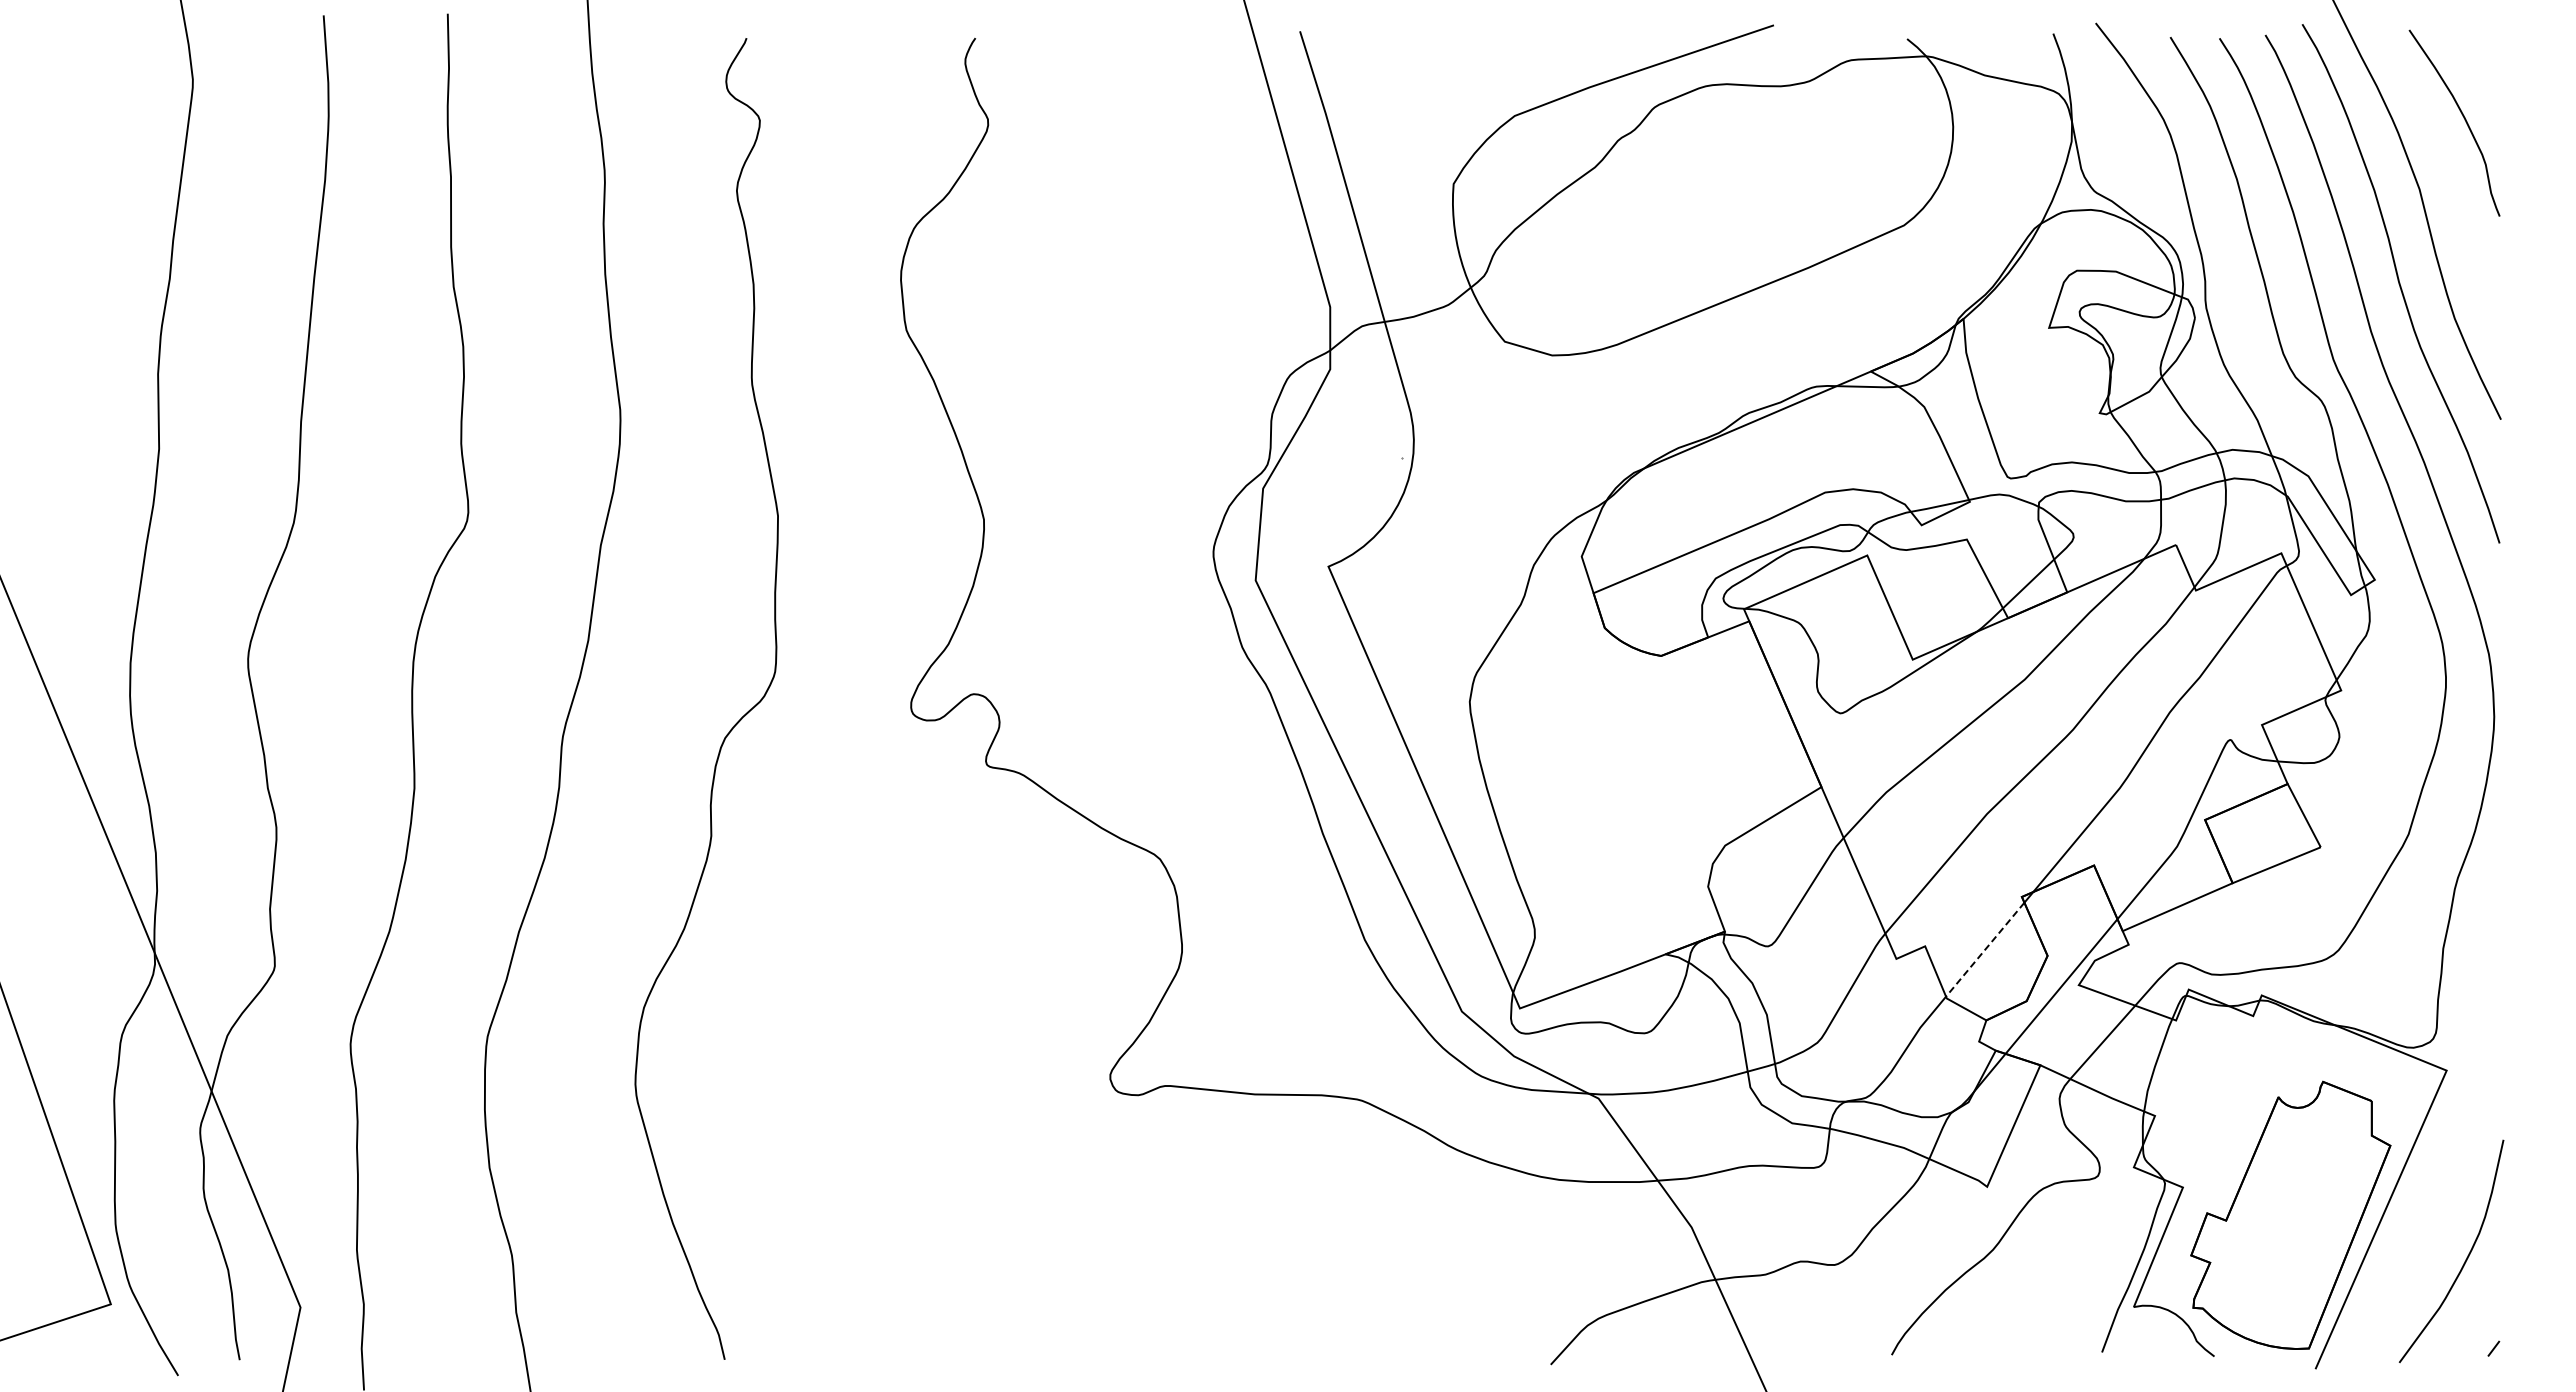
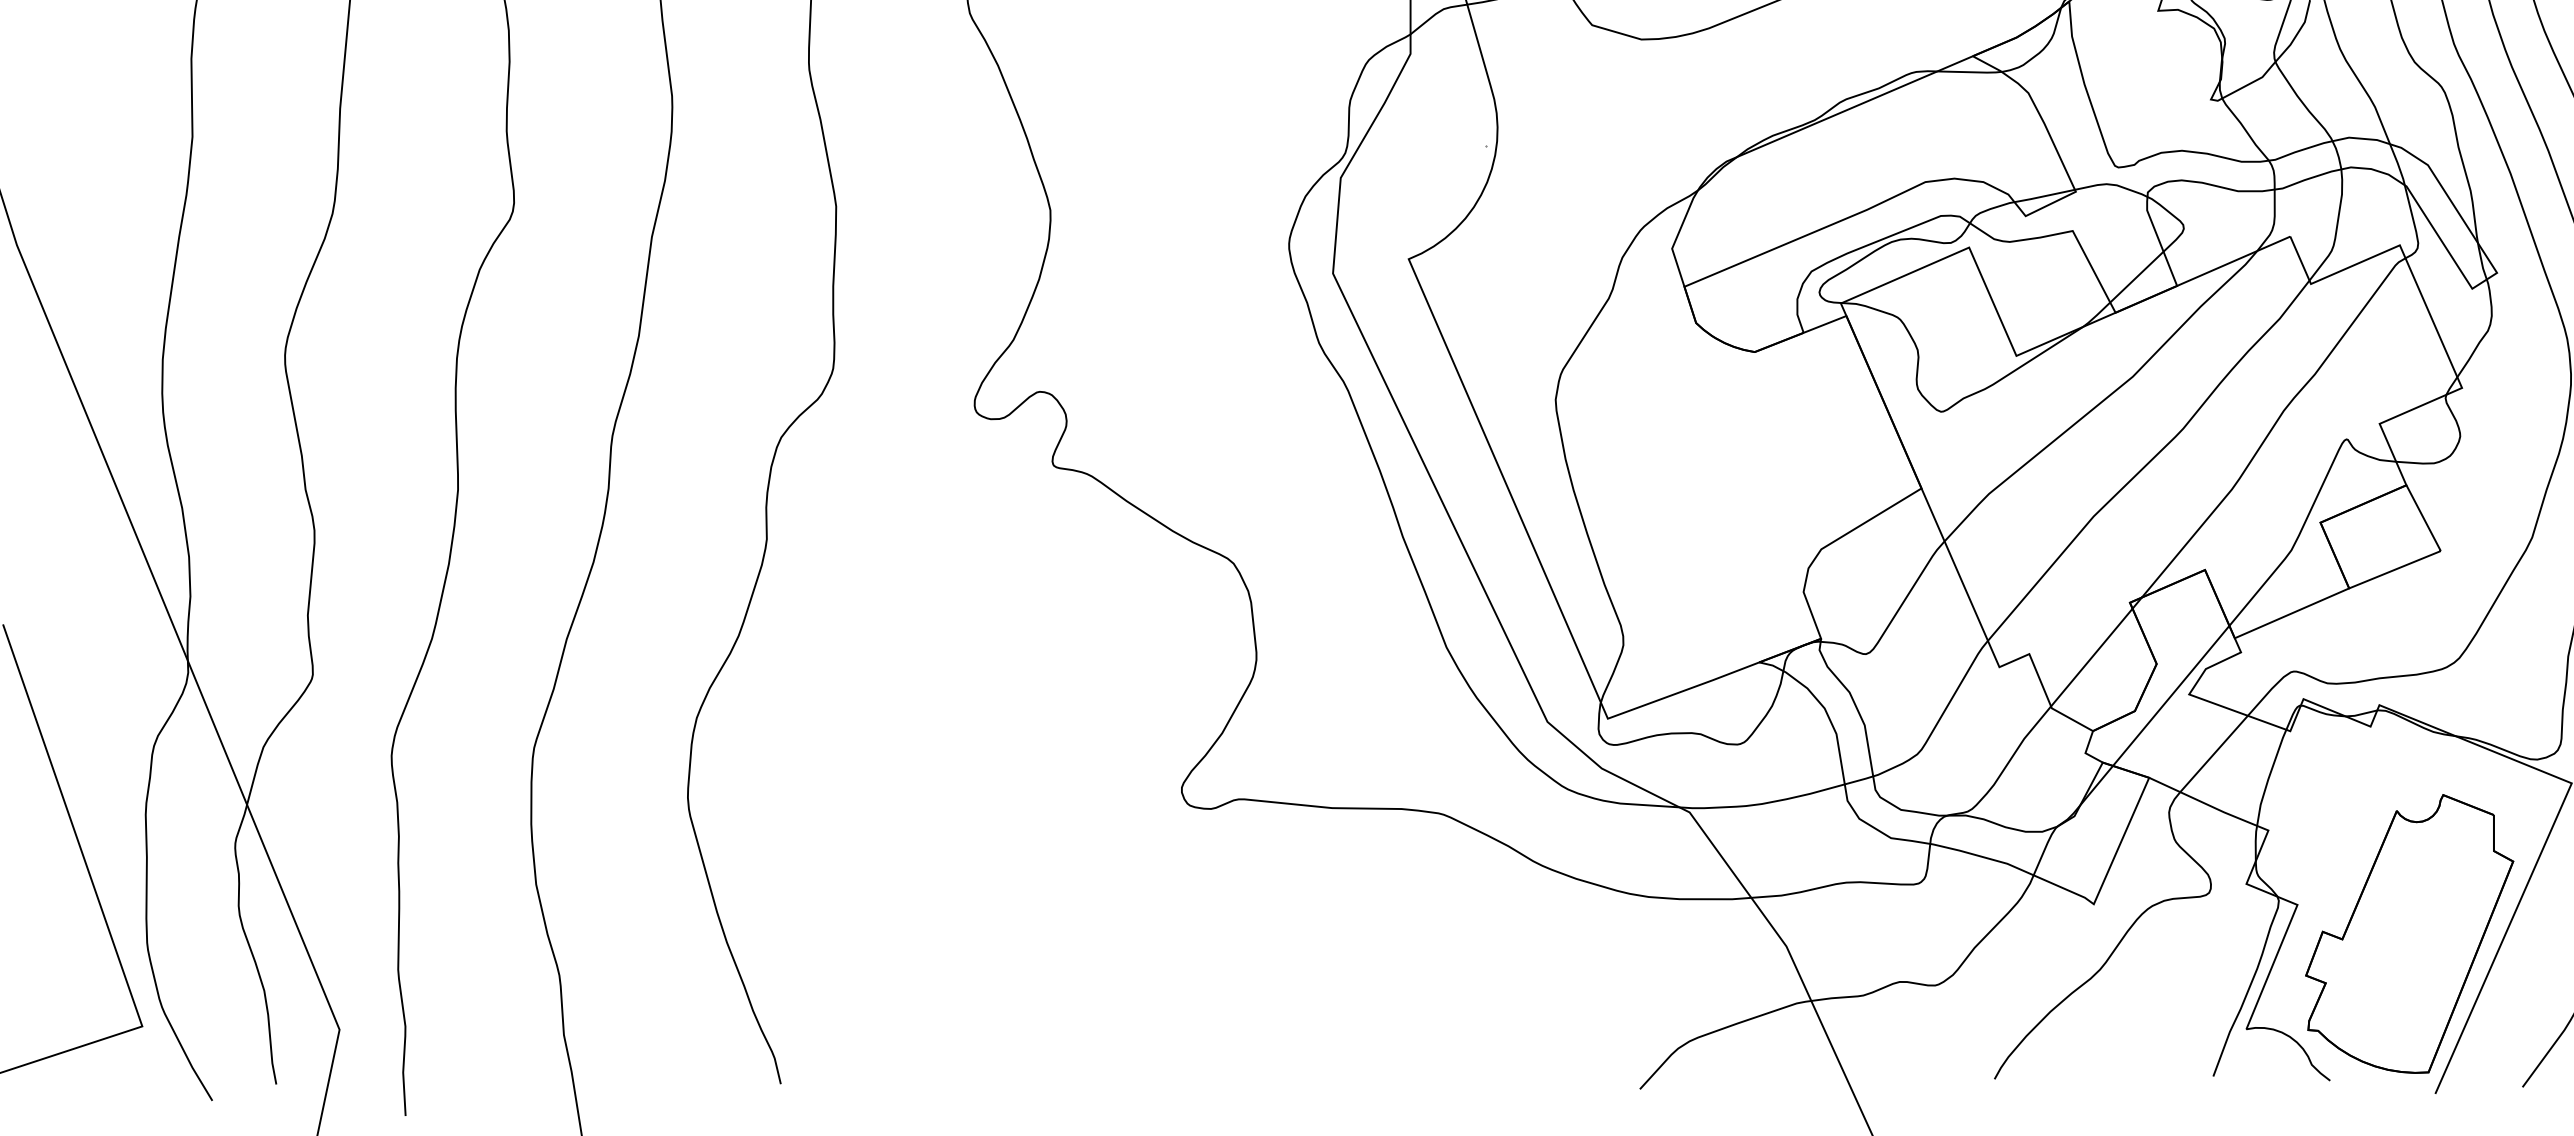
line: (1984, 950) -> (2091, 658), dashed -> solid

